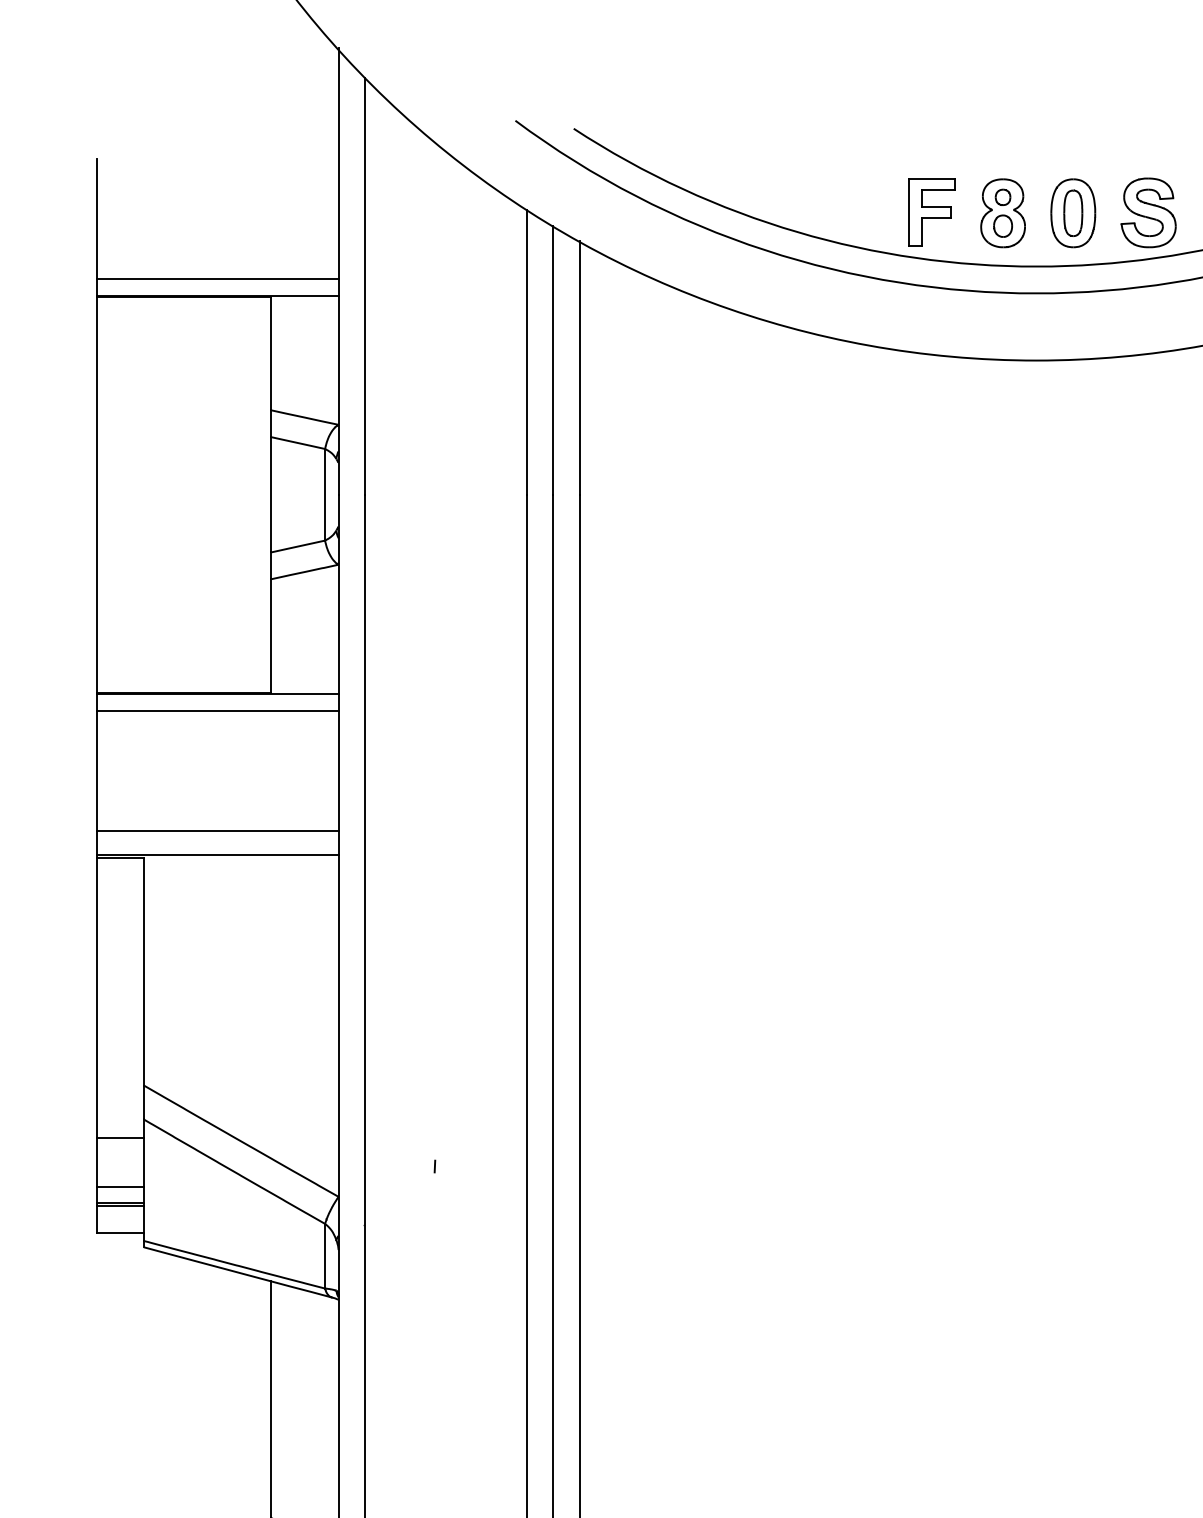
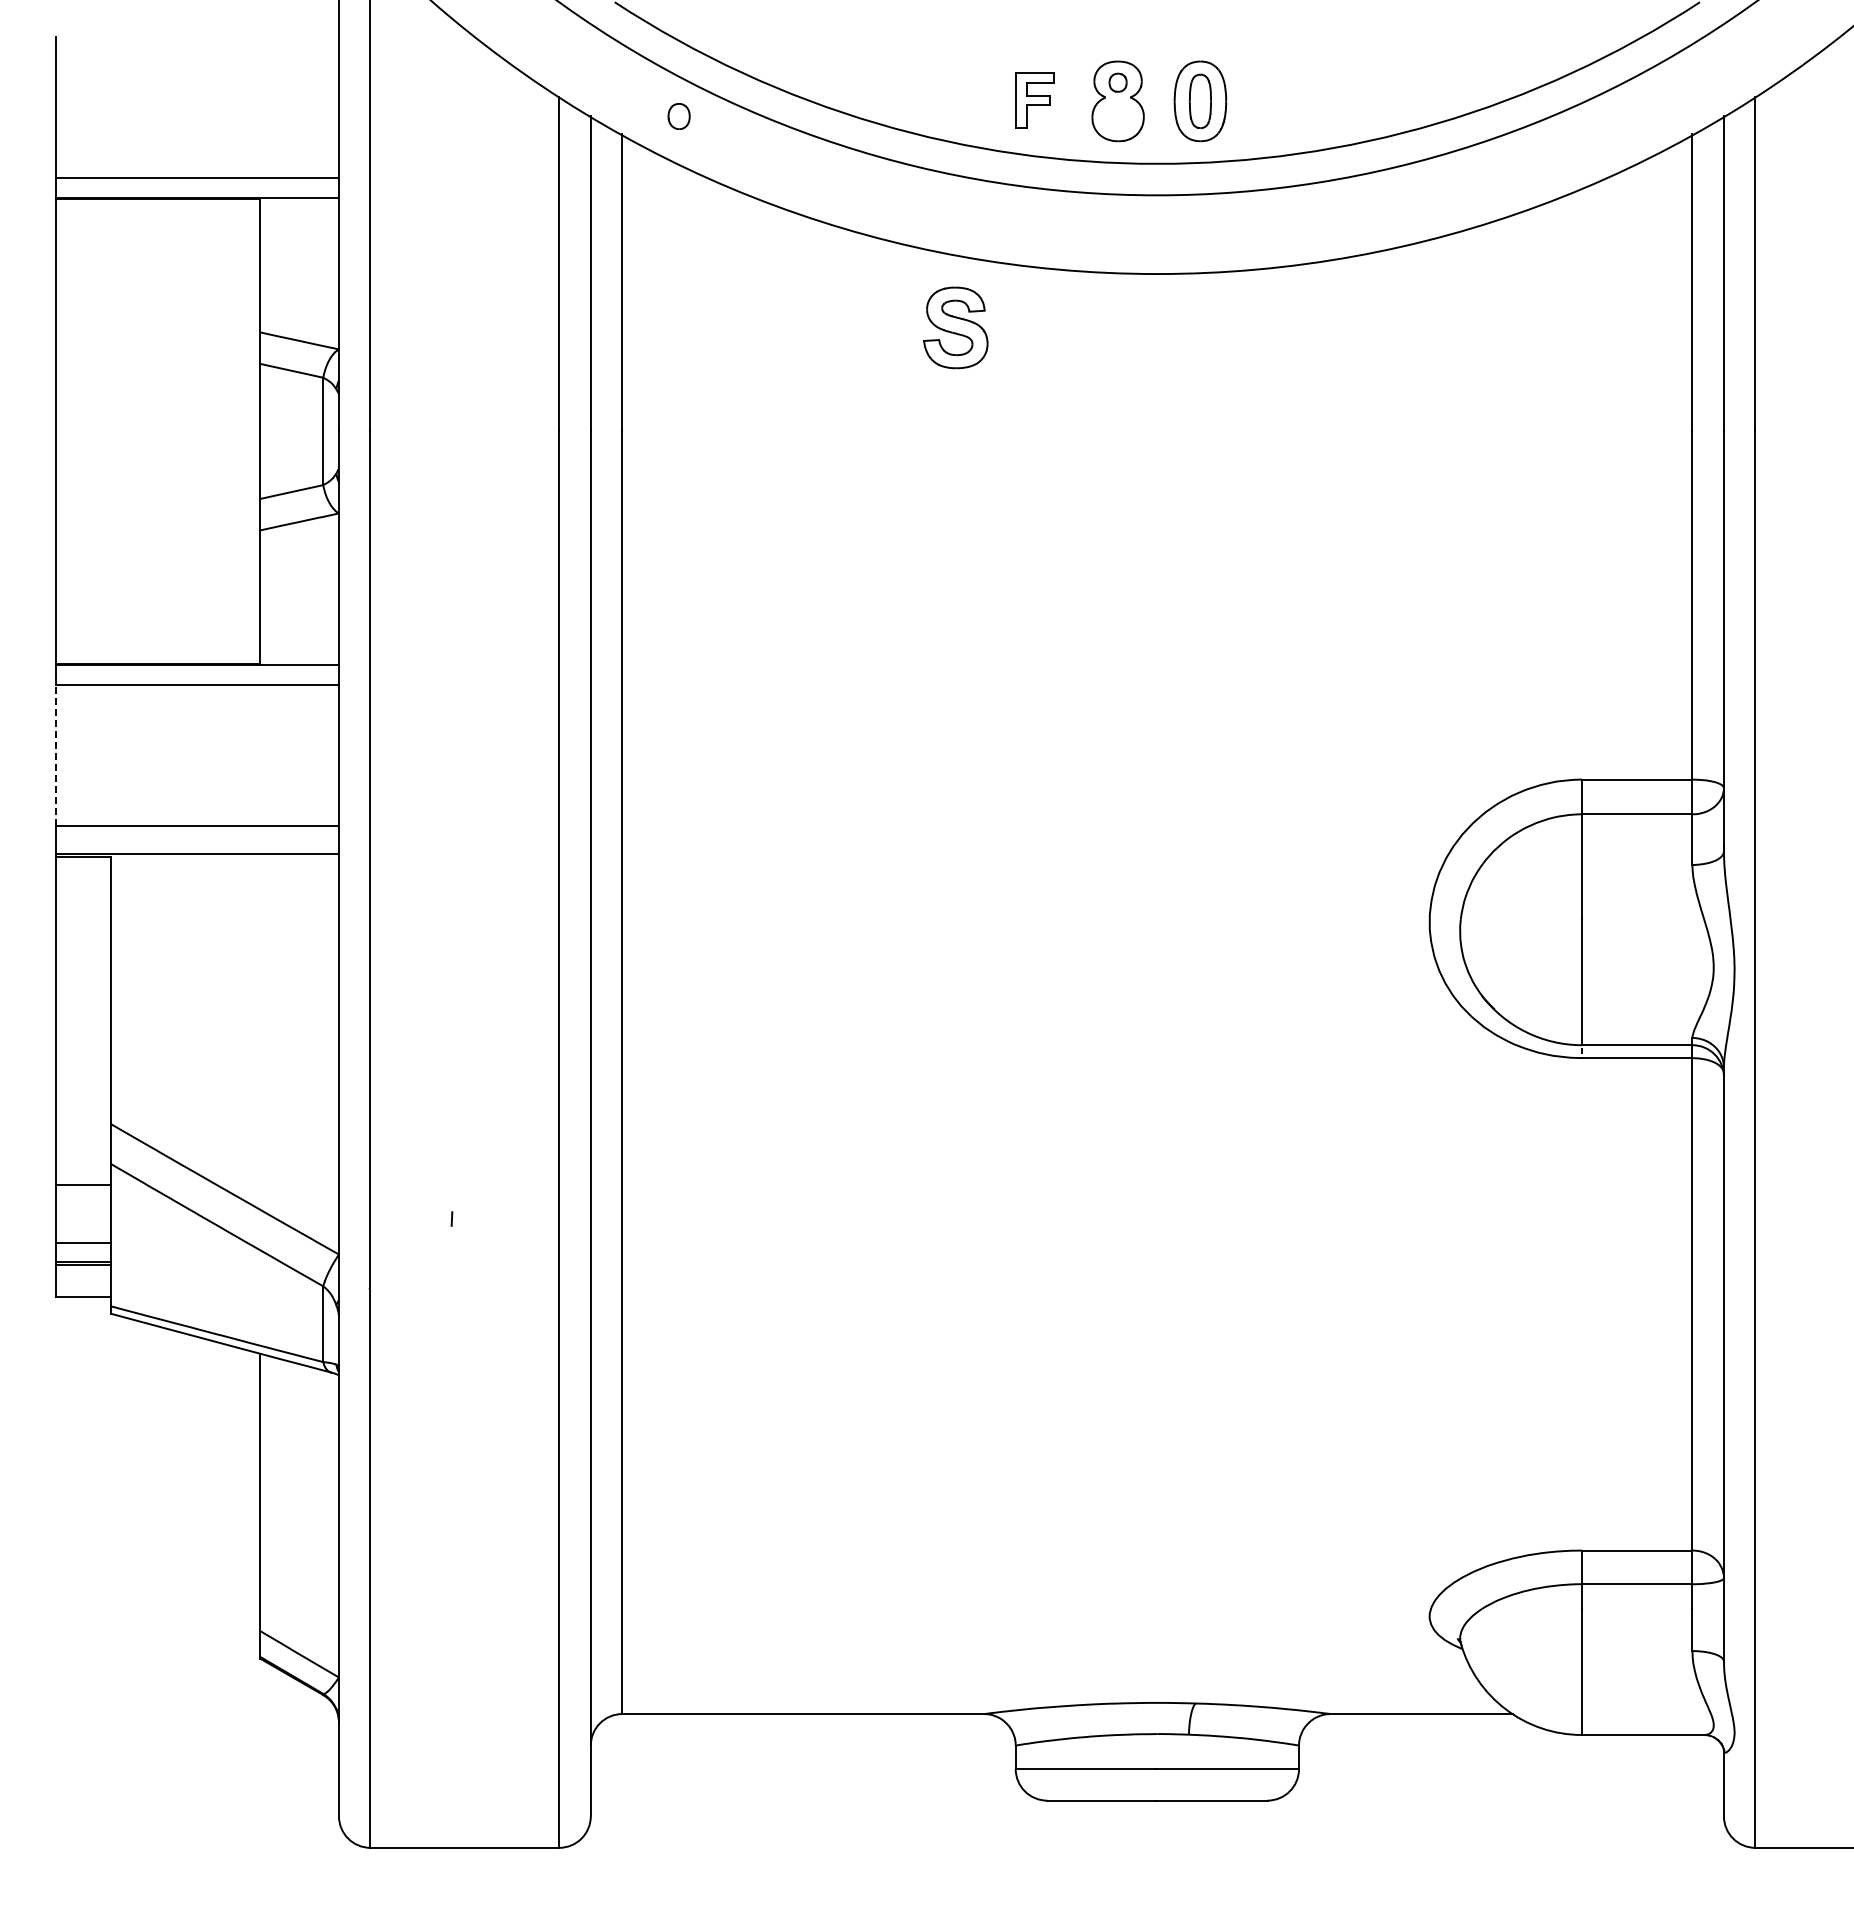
part: (931, 212) -> (1034, 100), size x0.7
part: (1148, 212) -> (955, 327), moved
part: (1002, 226) -> (678, 116), moved
line: (96, 770) -> (55, 754), solid -> dashed

